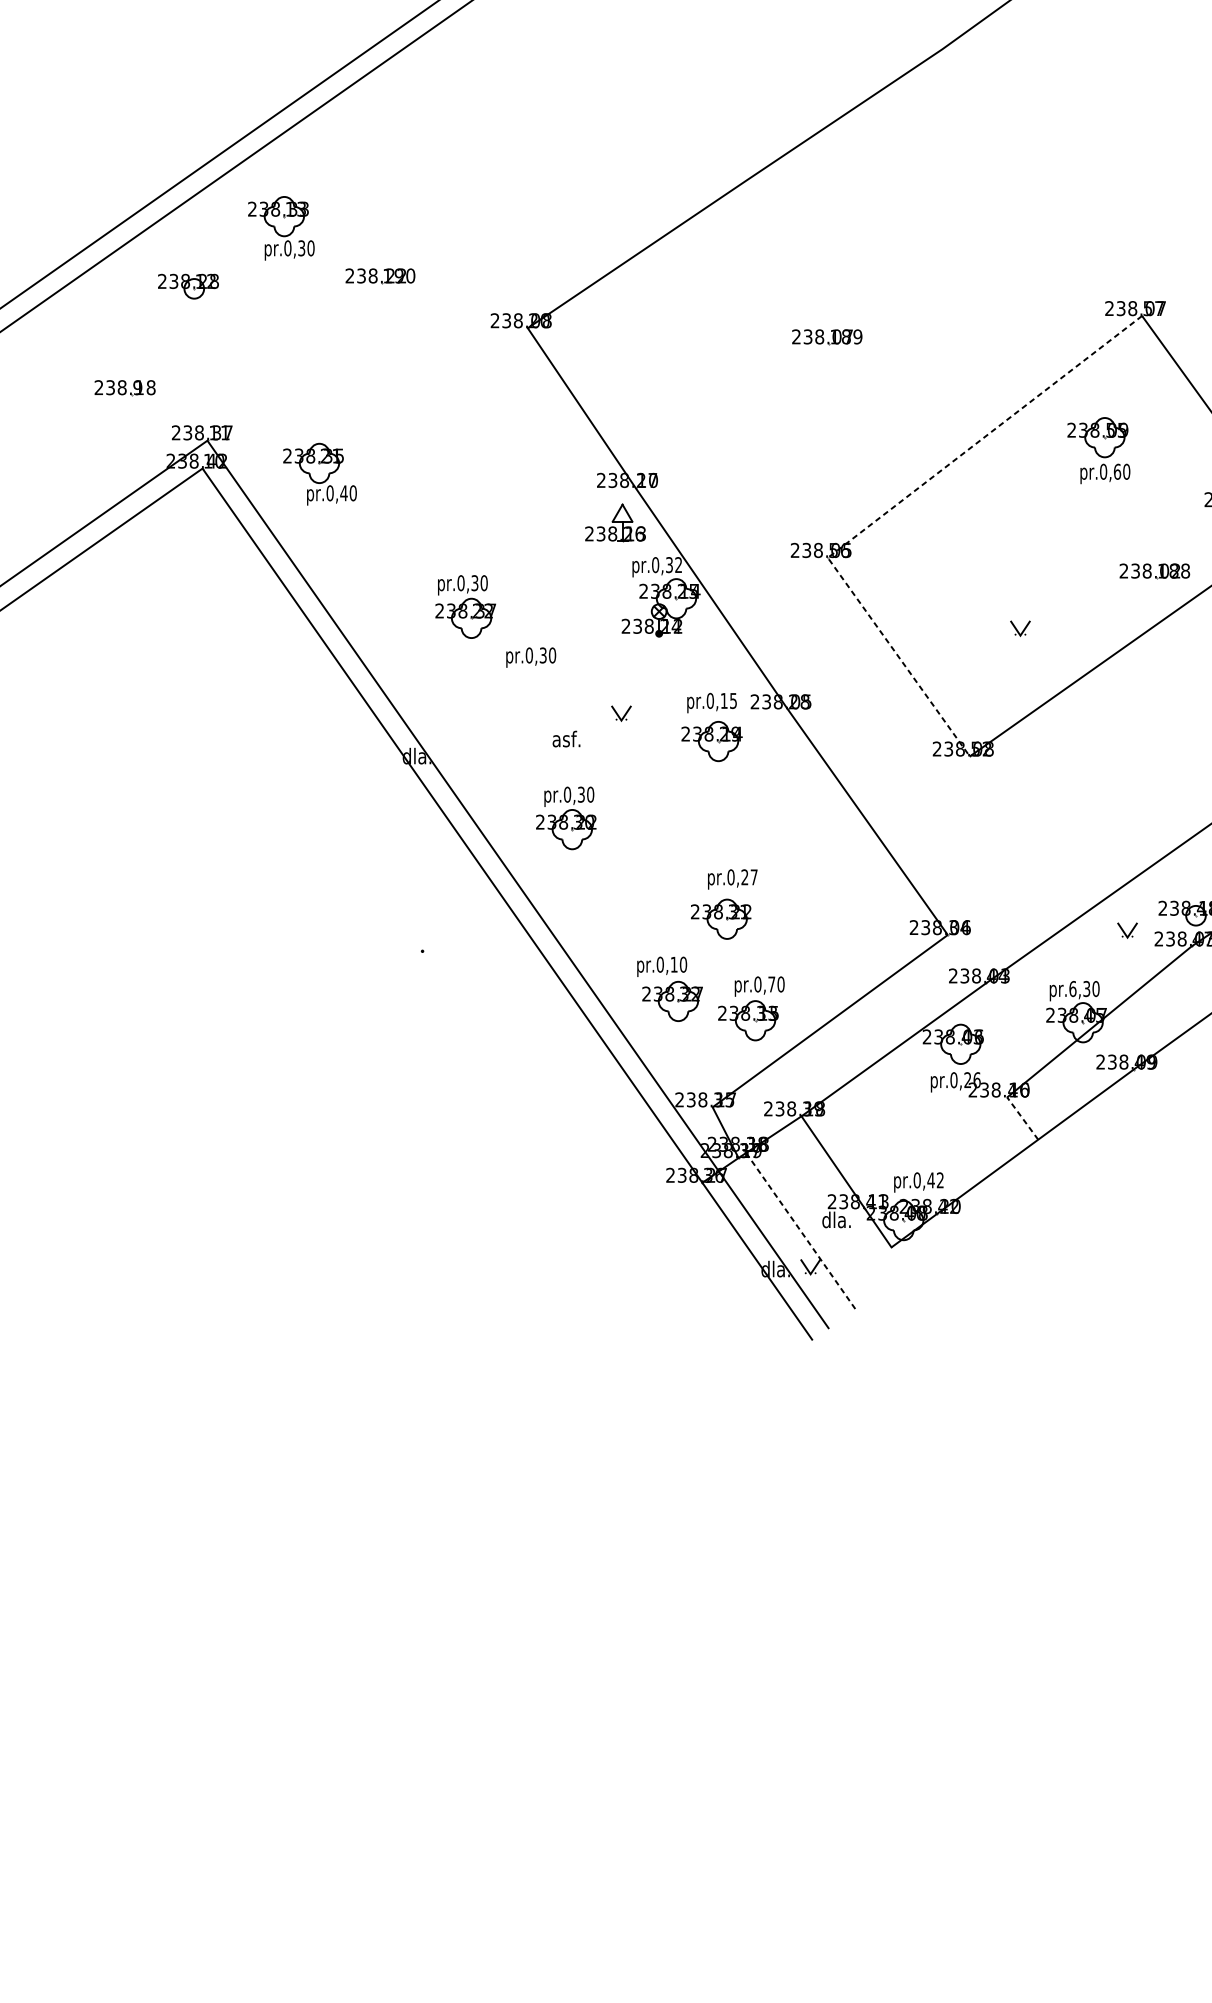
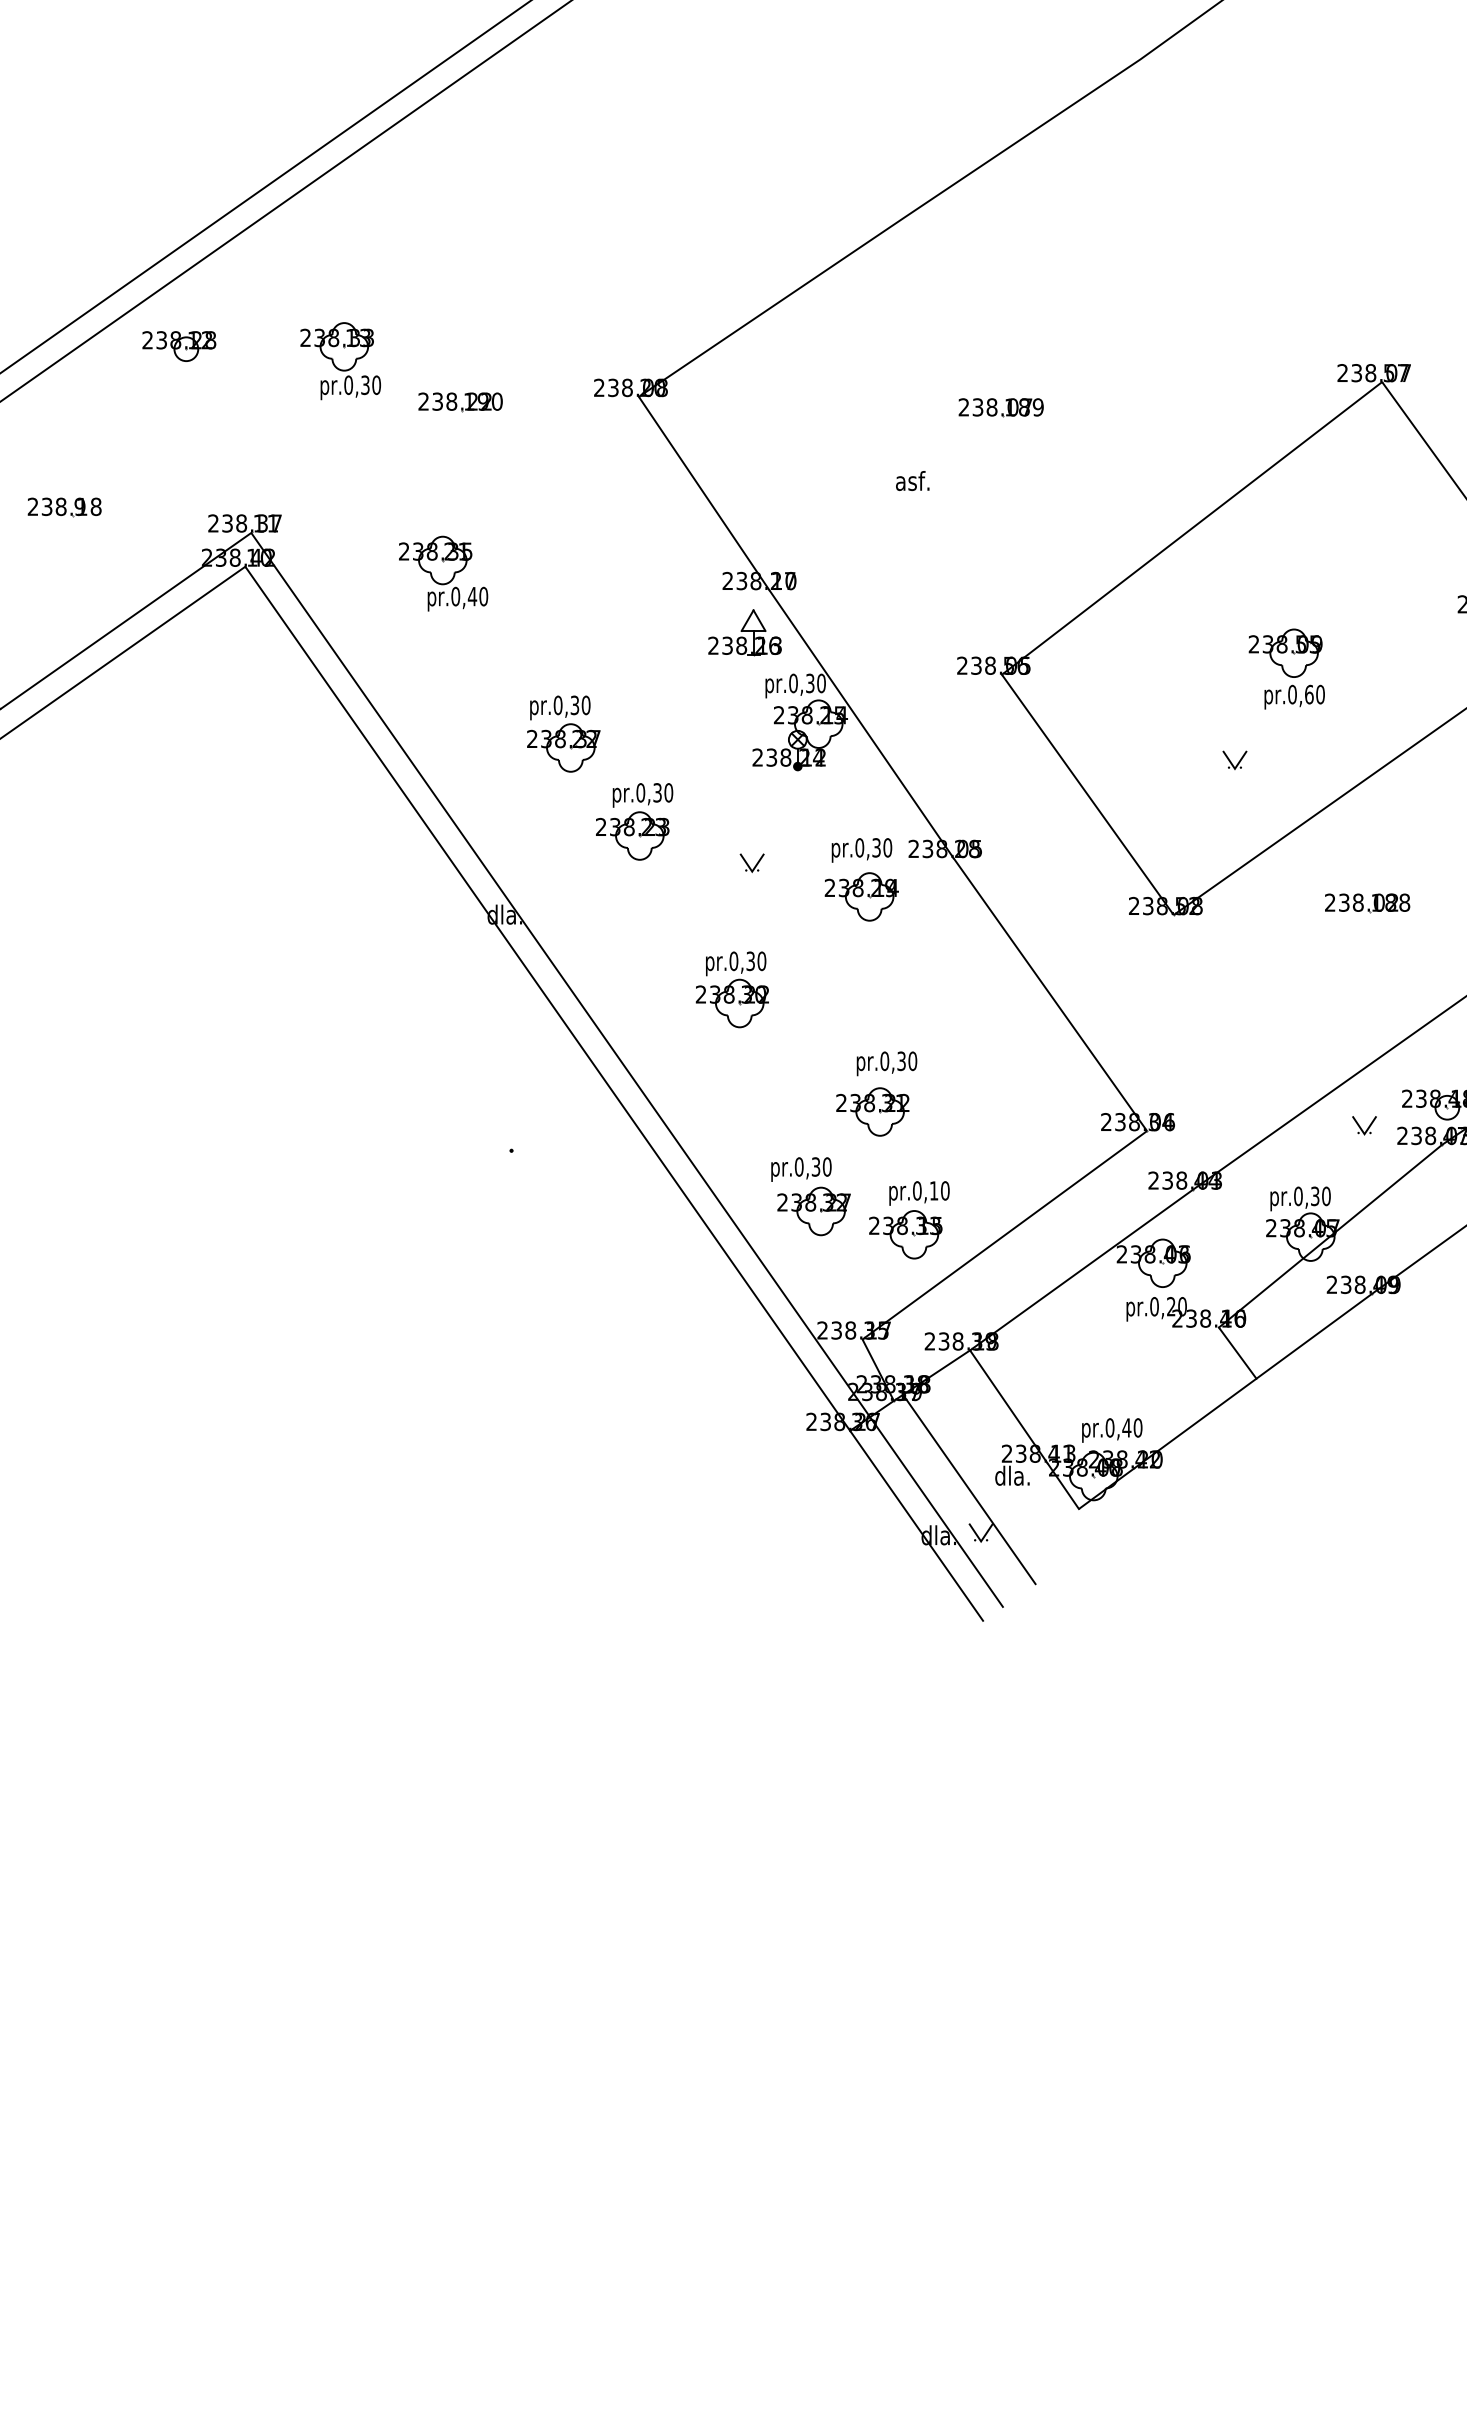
part: (281, 228) -> (340, 361), moved
part: (380, 276) -> (460, 402), moved
part: (188, 286) -> (179, 346), moved
part: (124, 388) -> (64, 507), moved
part: (1098, 450) -> (1286, 668), moved
part: (320, 474) -> (443, 573), moved
line: (887, 512) -> (1074, 619), dashed -> solid
text: (678, 565) -> (821, 683), pr.0,32 -> pr.0,30
part: (1154, 571) -> (1367, 903), moved
part: (522, 690) -> (632, 835), added
text: (729, 700) -> (882, 847), pr.0,15 -> pr.0,30
text: (566, 738) -> (912, 480), moved
part: (565, 818) -> (731, 989), moved
text: (749, 877) -> (907, 1061), pr.0,27 -> pr.0,30
text: (673, 964) -> (815, 1166), pr.0,10 -> pr.0,30
text: (772, 984) -> (934, 1190), pr.0,70 -> pr.0,10
text: (1072, 988) -> (1298, 1195), pr.6,30 -> pr.0,30
text: (977, 1080) -> (1182, 1306), pr.0,26 -> pr.0,20
line: (1022, 1118) -> (1237, 1353), dashed -> solid
text: (939, 1180) -> (1137, 1427), pr.0,42 -> pr.0,40
line: (801, 1232) -> (969, 1490), dashed -> solid

